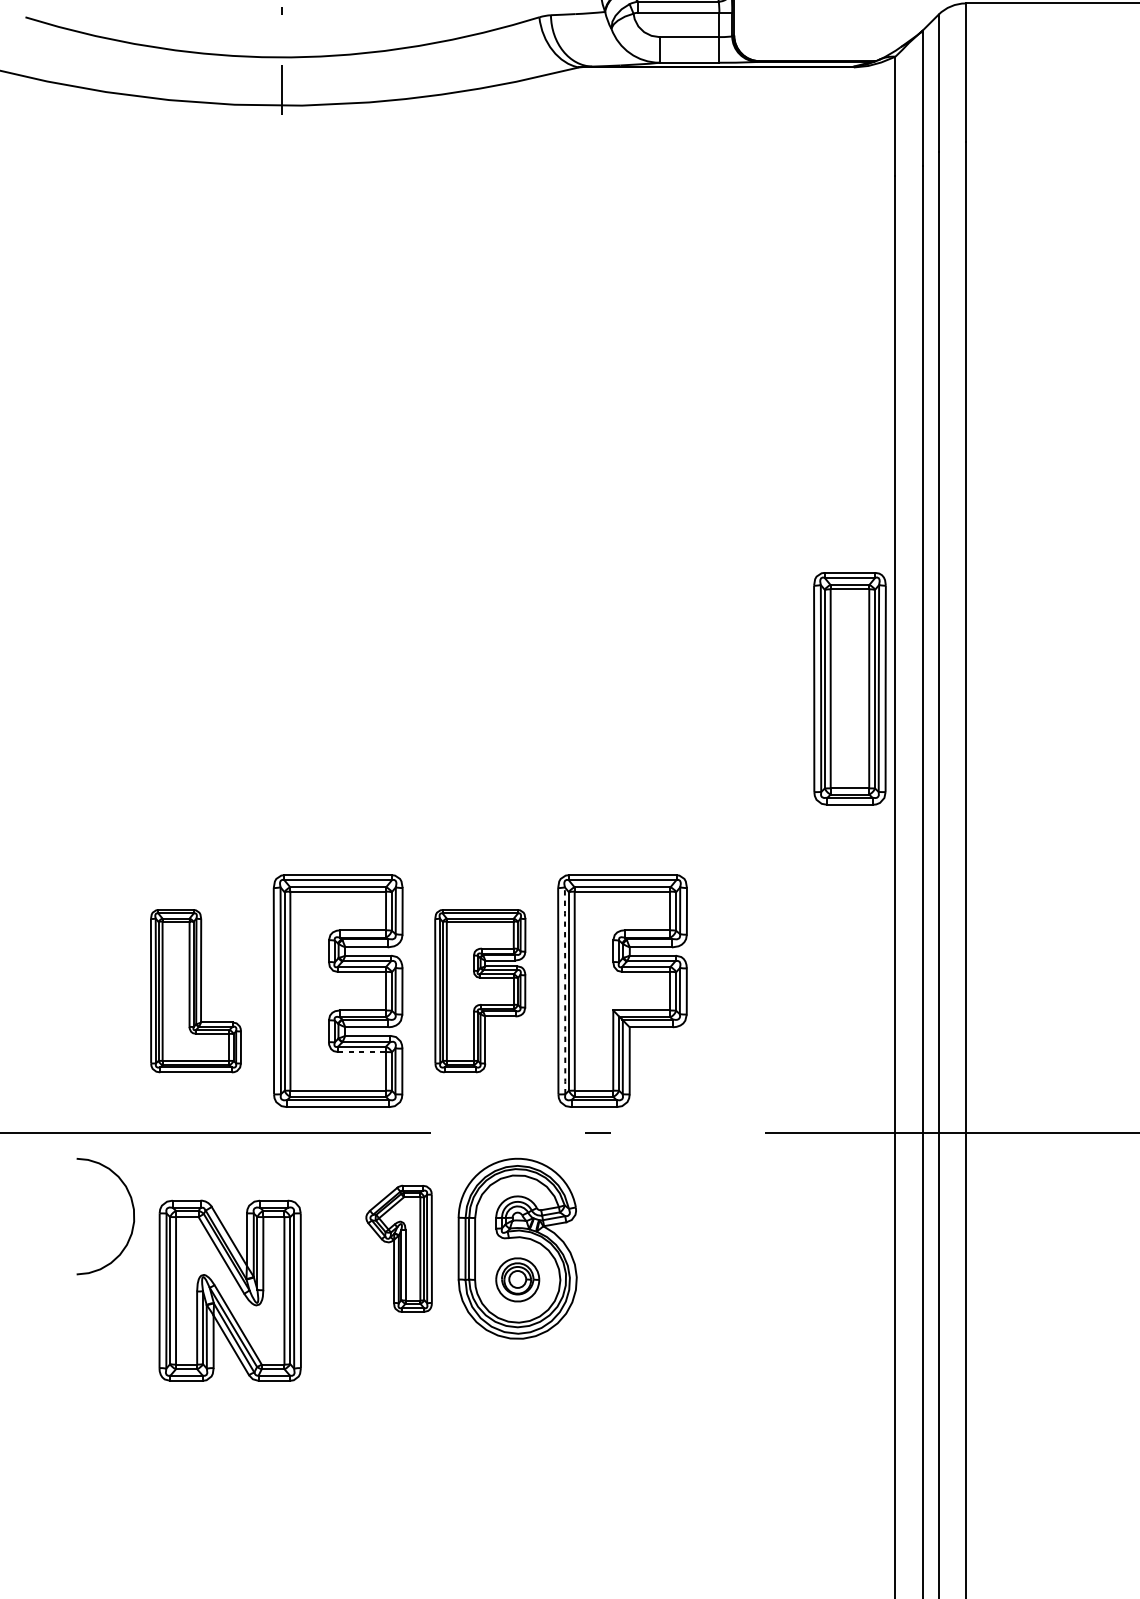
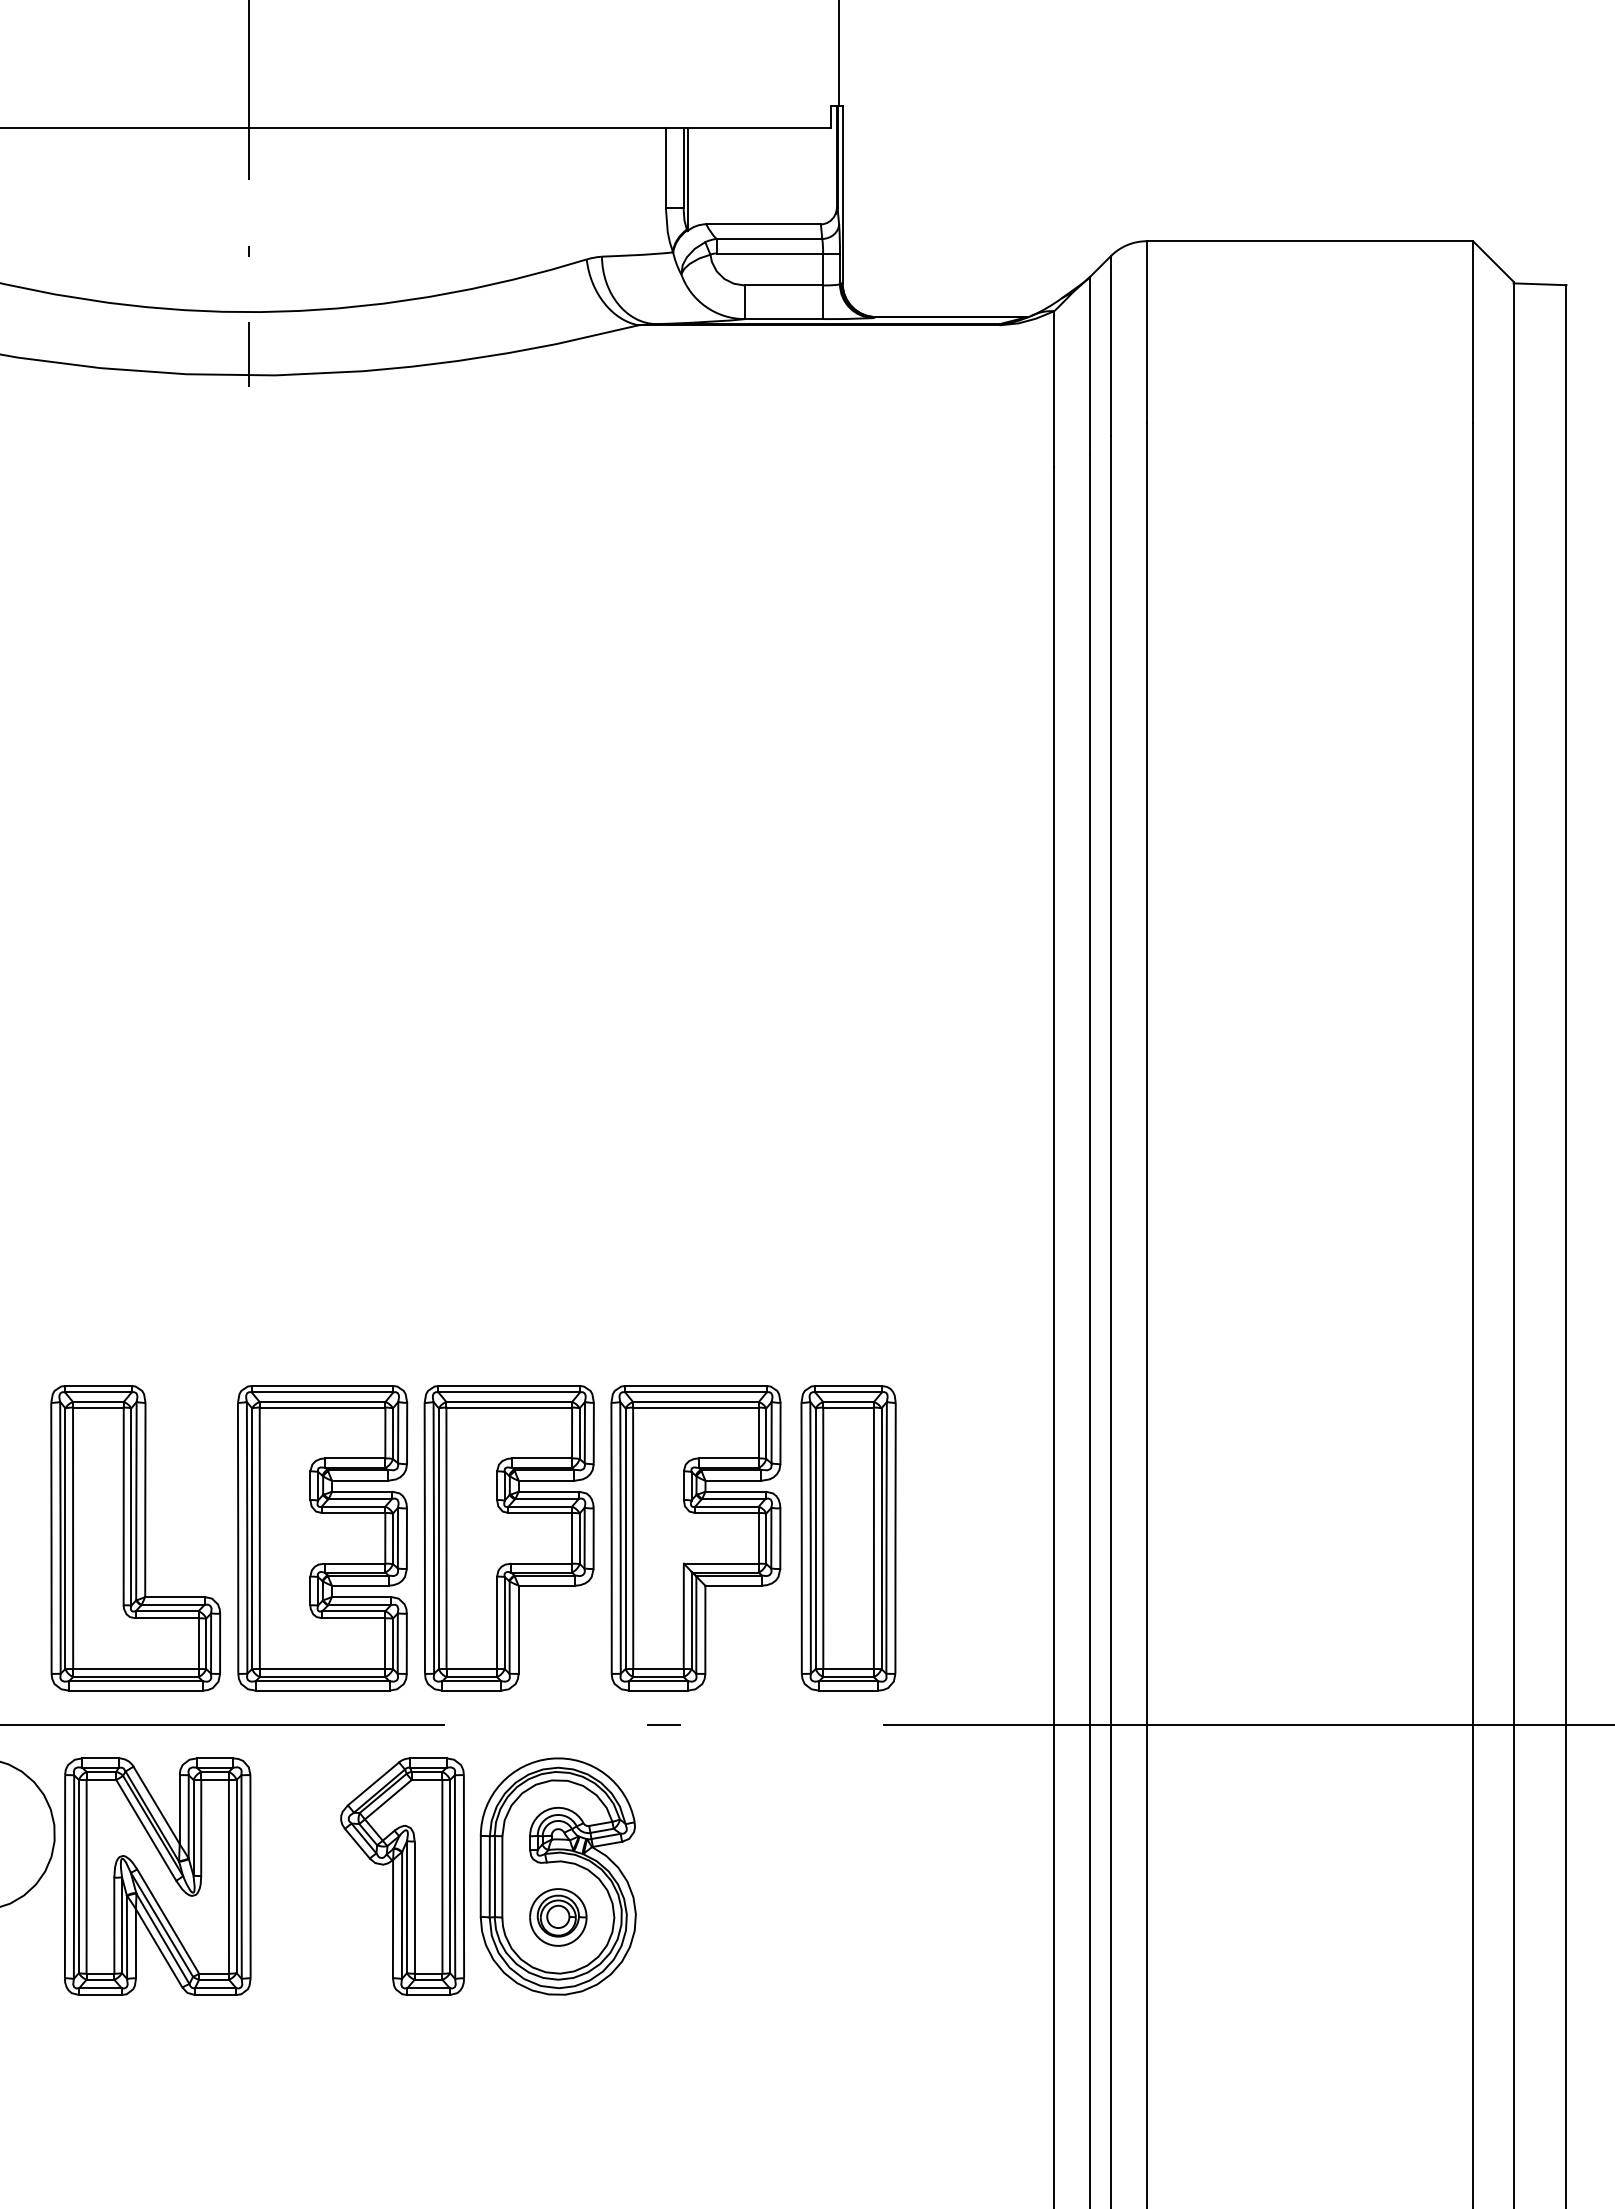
part: (849, 689) -> (848, 1538), moved
arc: (565, 990) -> (620, 1537), dashed -> solid
part: (195, 991) -> (135, 1538), size x1.43
part: (479, 991) -> (508, 1538), size x1.43
line: (362, 1052) -> (354, 1618), dashed -> solid
part: (399, 1248) -> (402, 1876), size x1.43
part: (230, 1290) -> (157, 1876), moved

